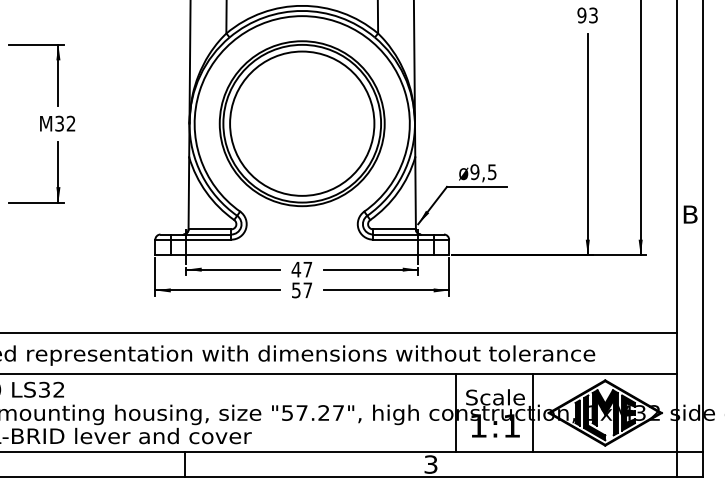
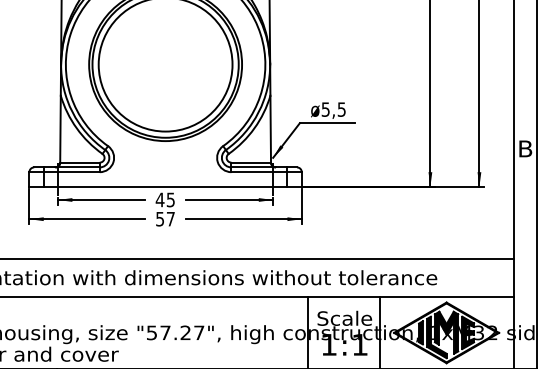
text: (474, 171) -> (325, 108), ø9,5 -> ø5,5
text: (307, 269) -> (170, 199), 47 -> 45

